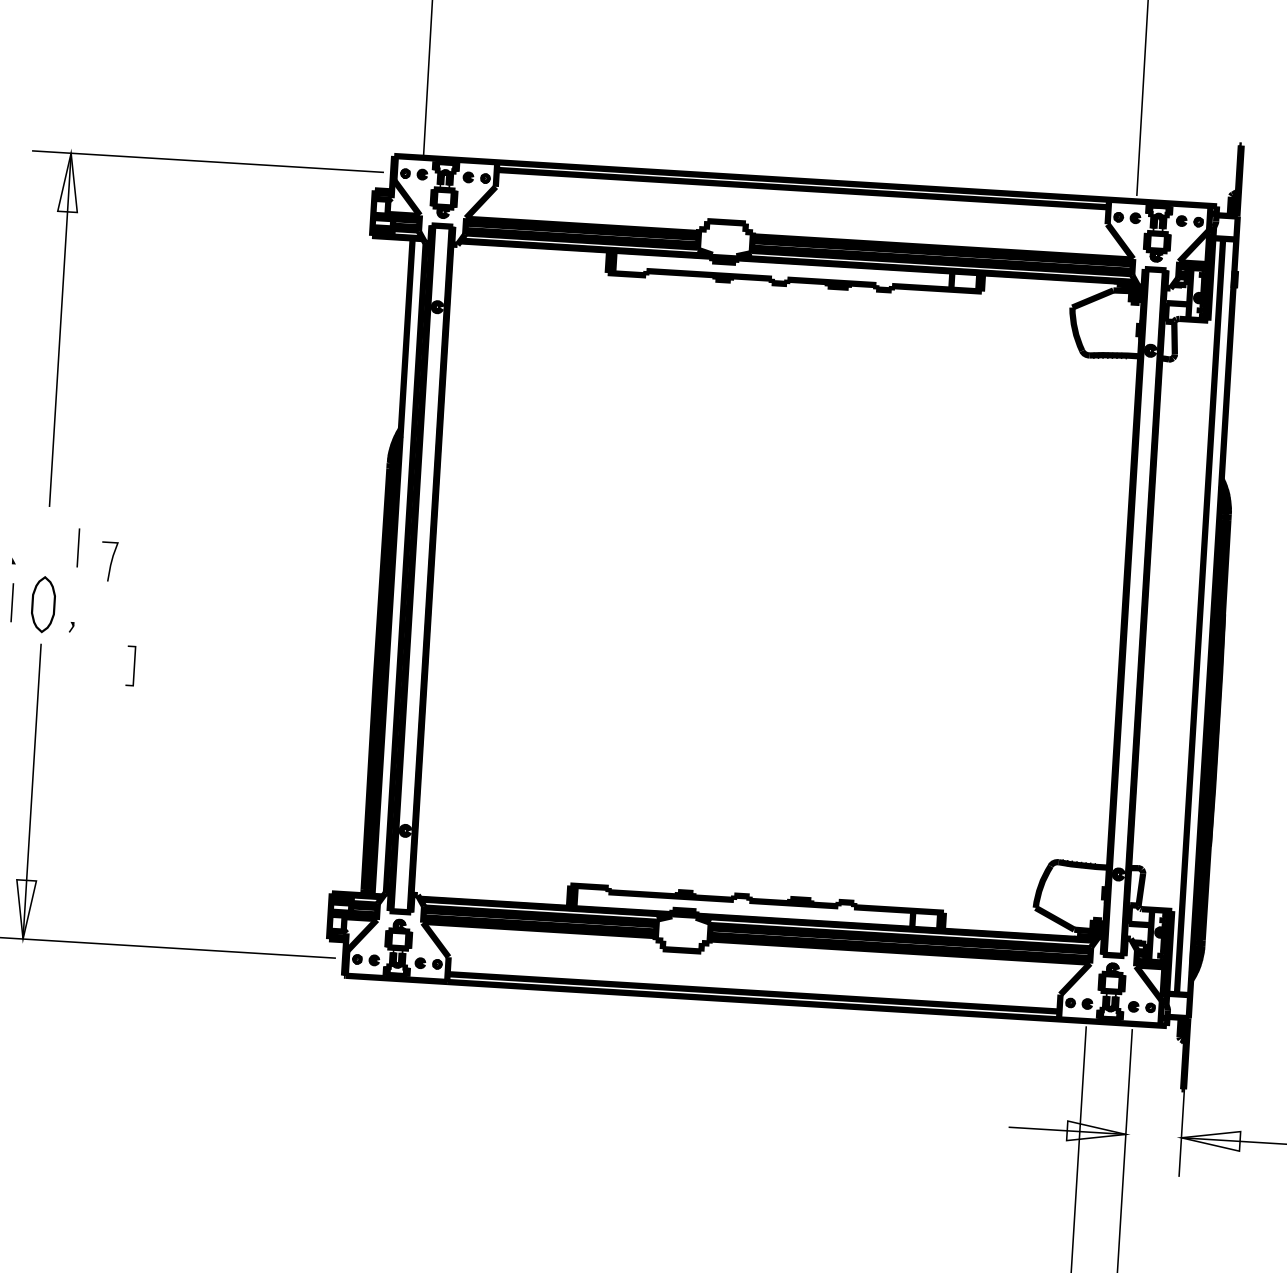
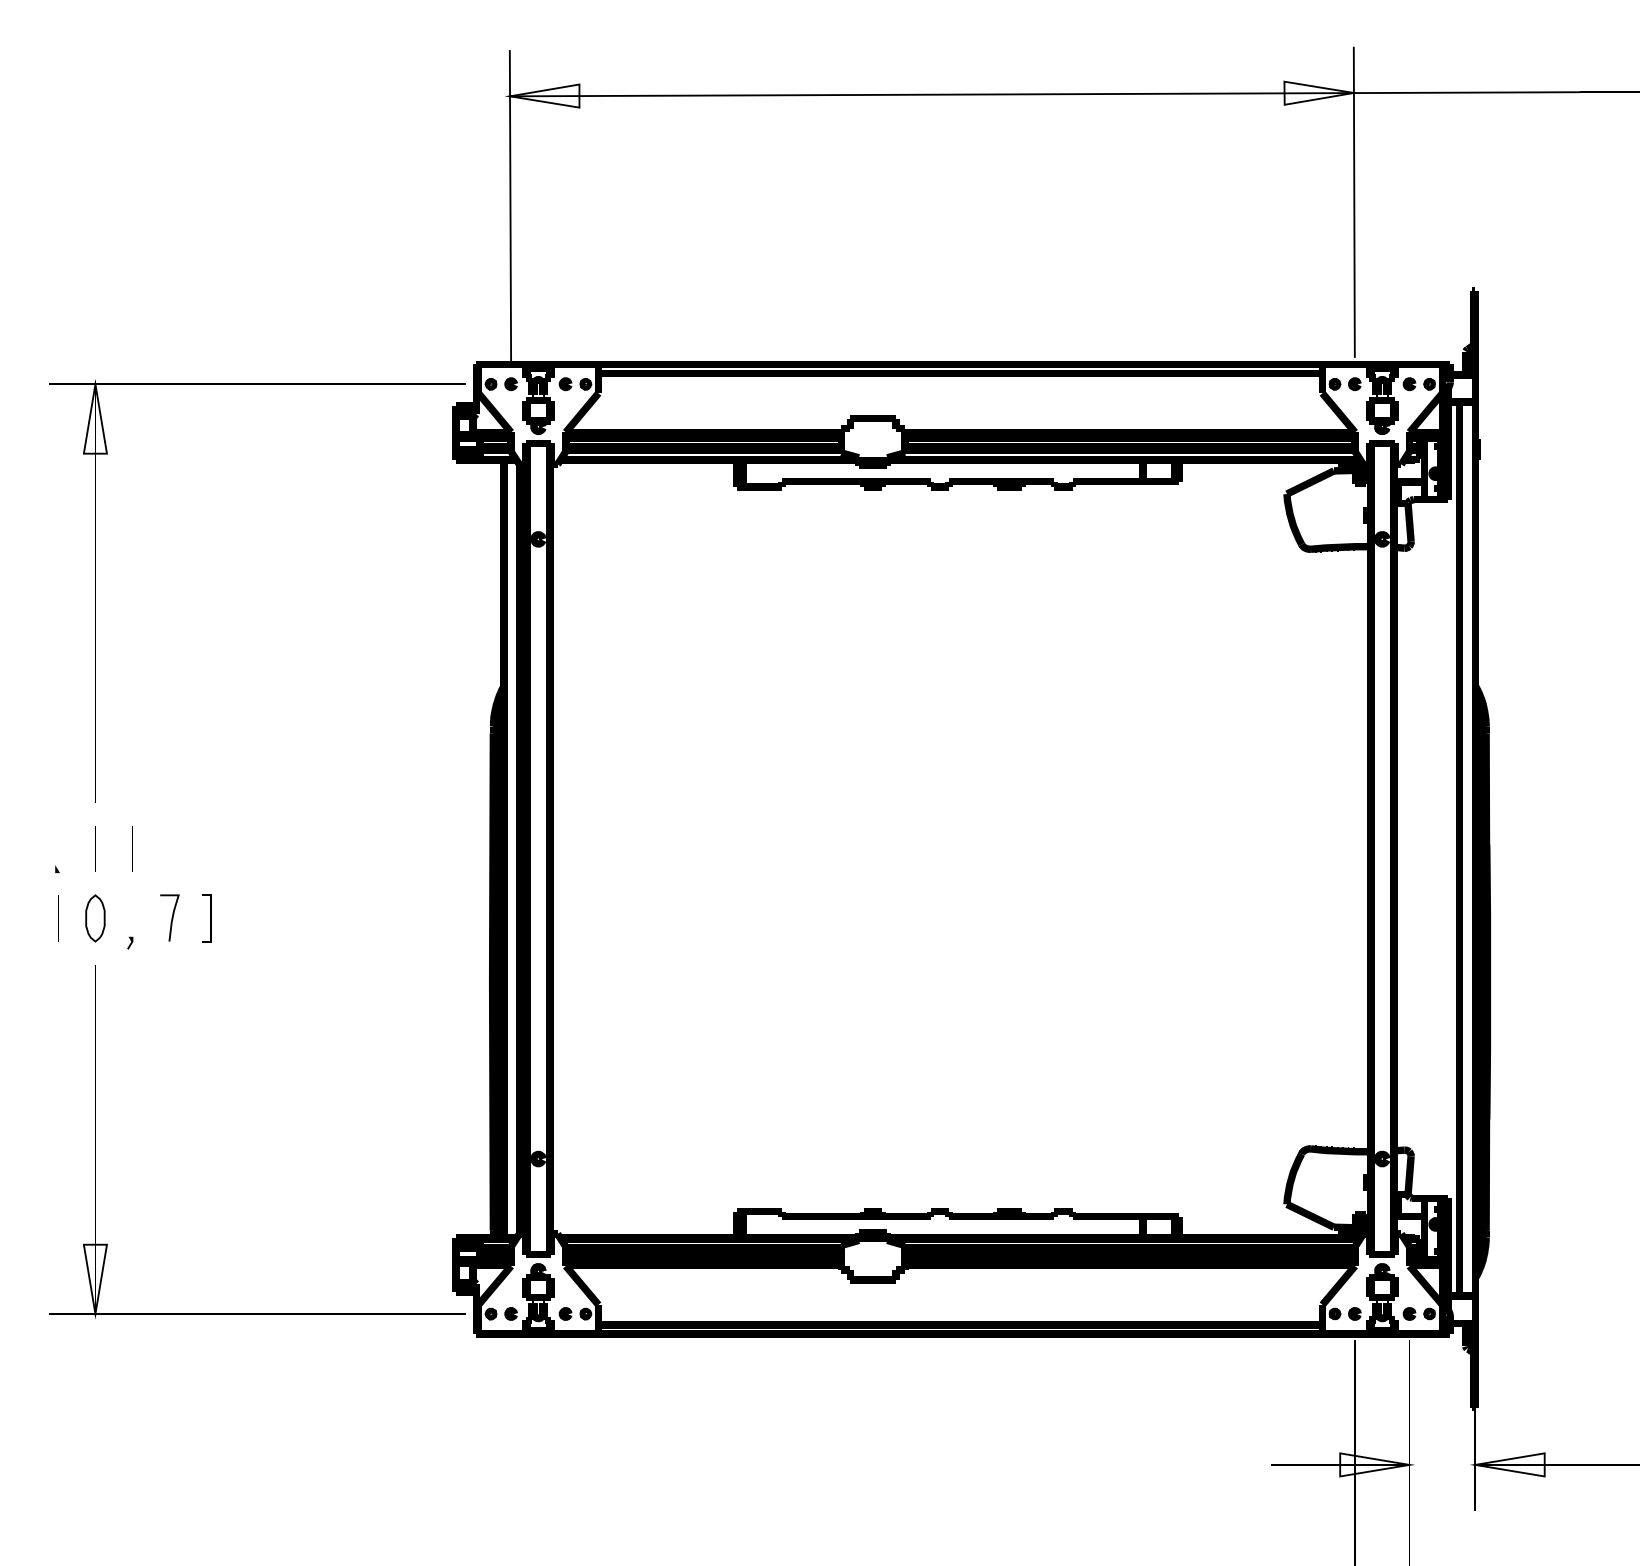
line: (47, 545) -> (95, 848), added
curve: (110, 561) -> (171, 917), moved
part: (43, 604) -> (95, 918), size x0.71
line: (133, 666) -> (210, 918), moved

